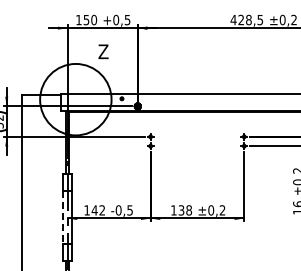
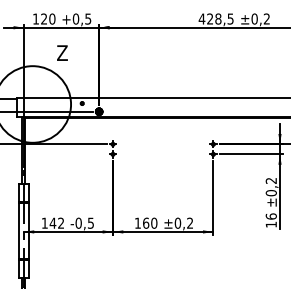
text: (86, 19) -> (44, 18), 150 -> 120
text: (185, 210) -> (150, 223), 138 -> 160
line: (62, 218) -> (18, 231), dashed -> solid

